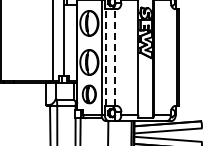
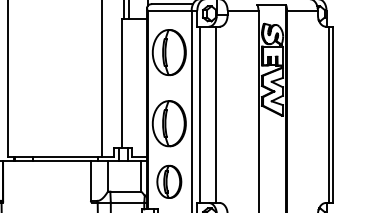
line: (106, 57) -> (200, 114), dashed -> solid
line: (115, 57) -> (216, 114), dashed -> solid

